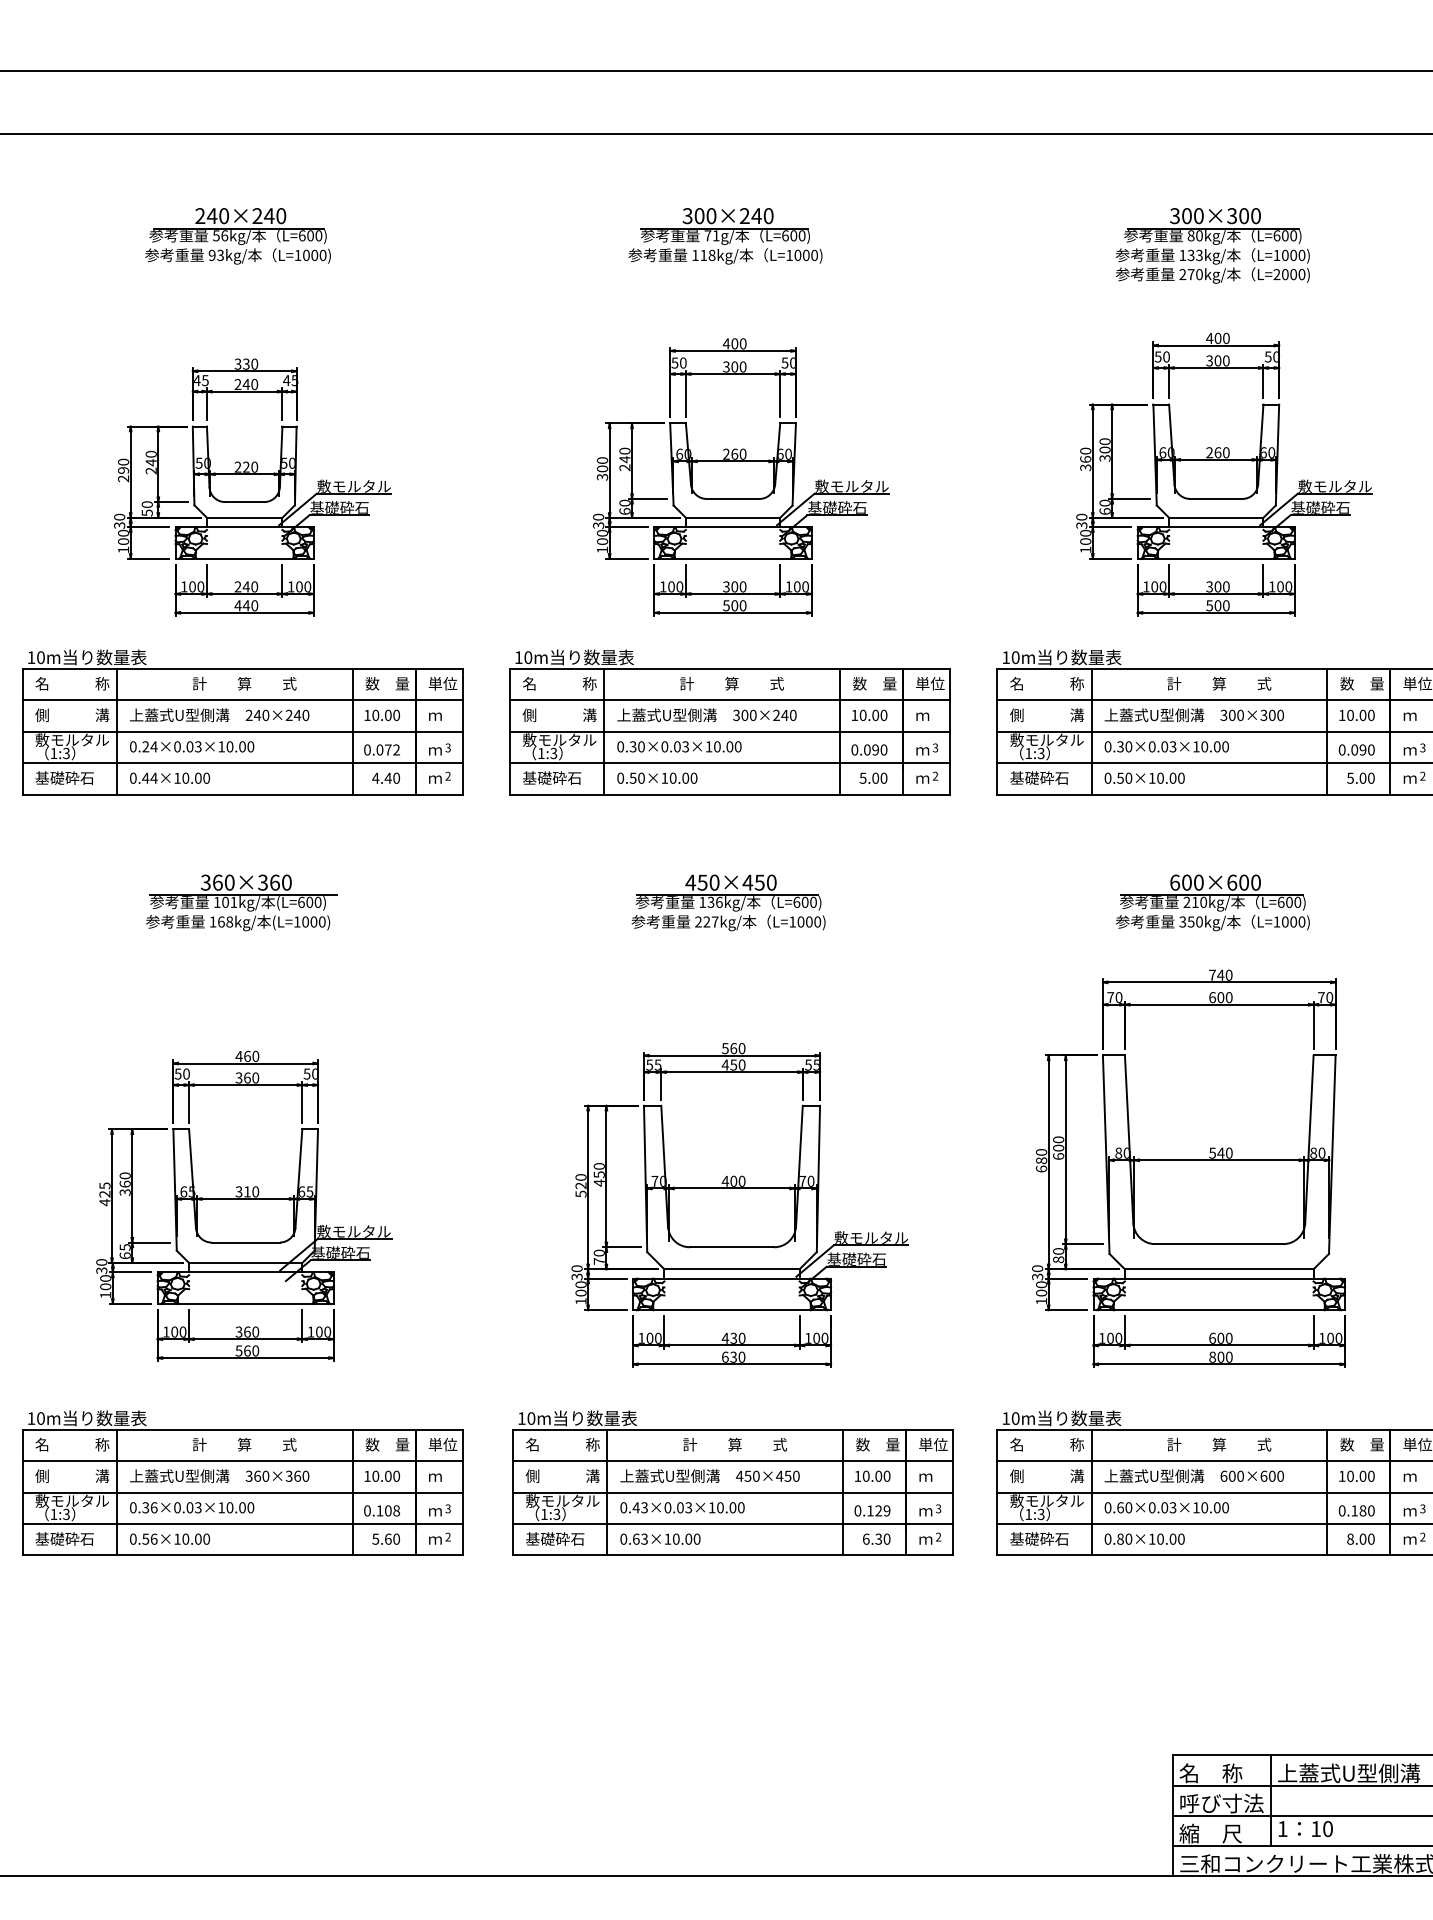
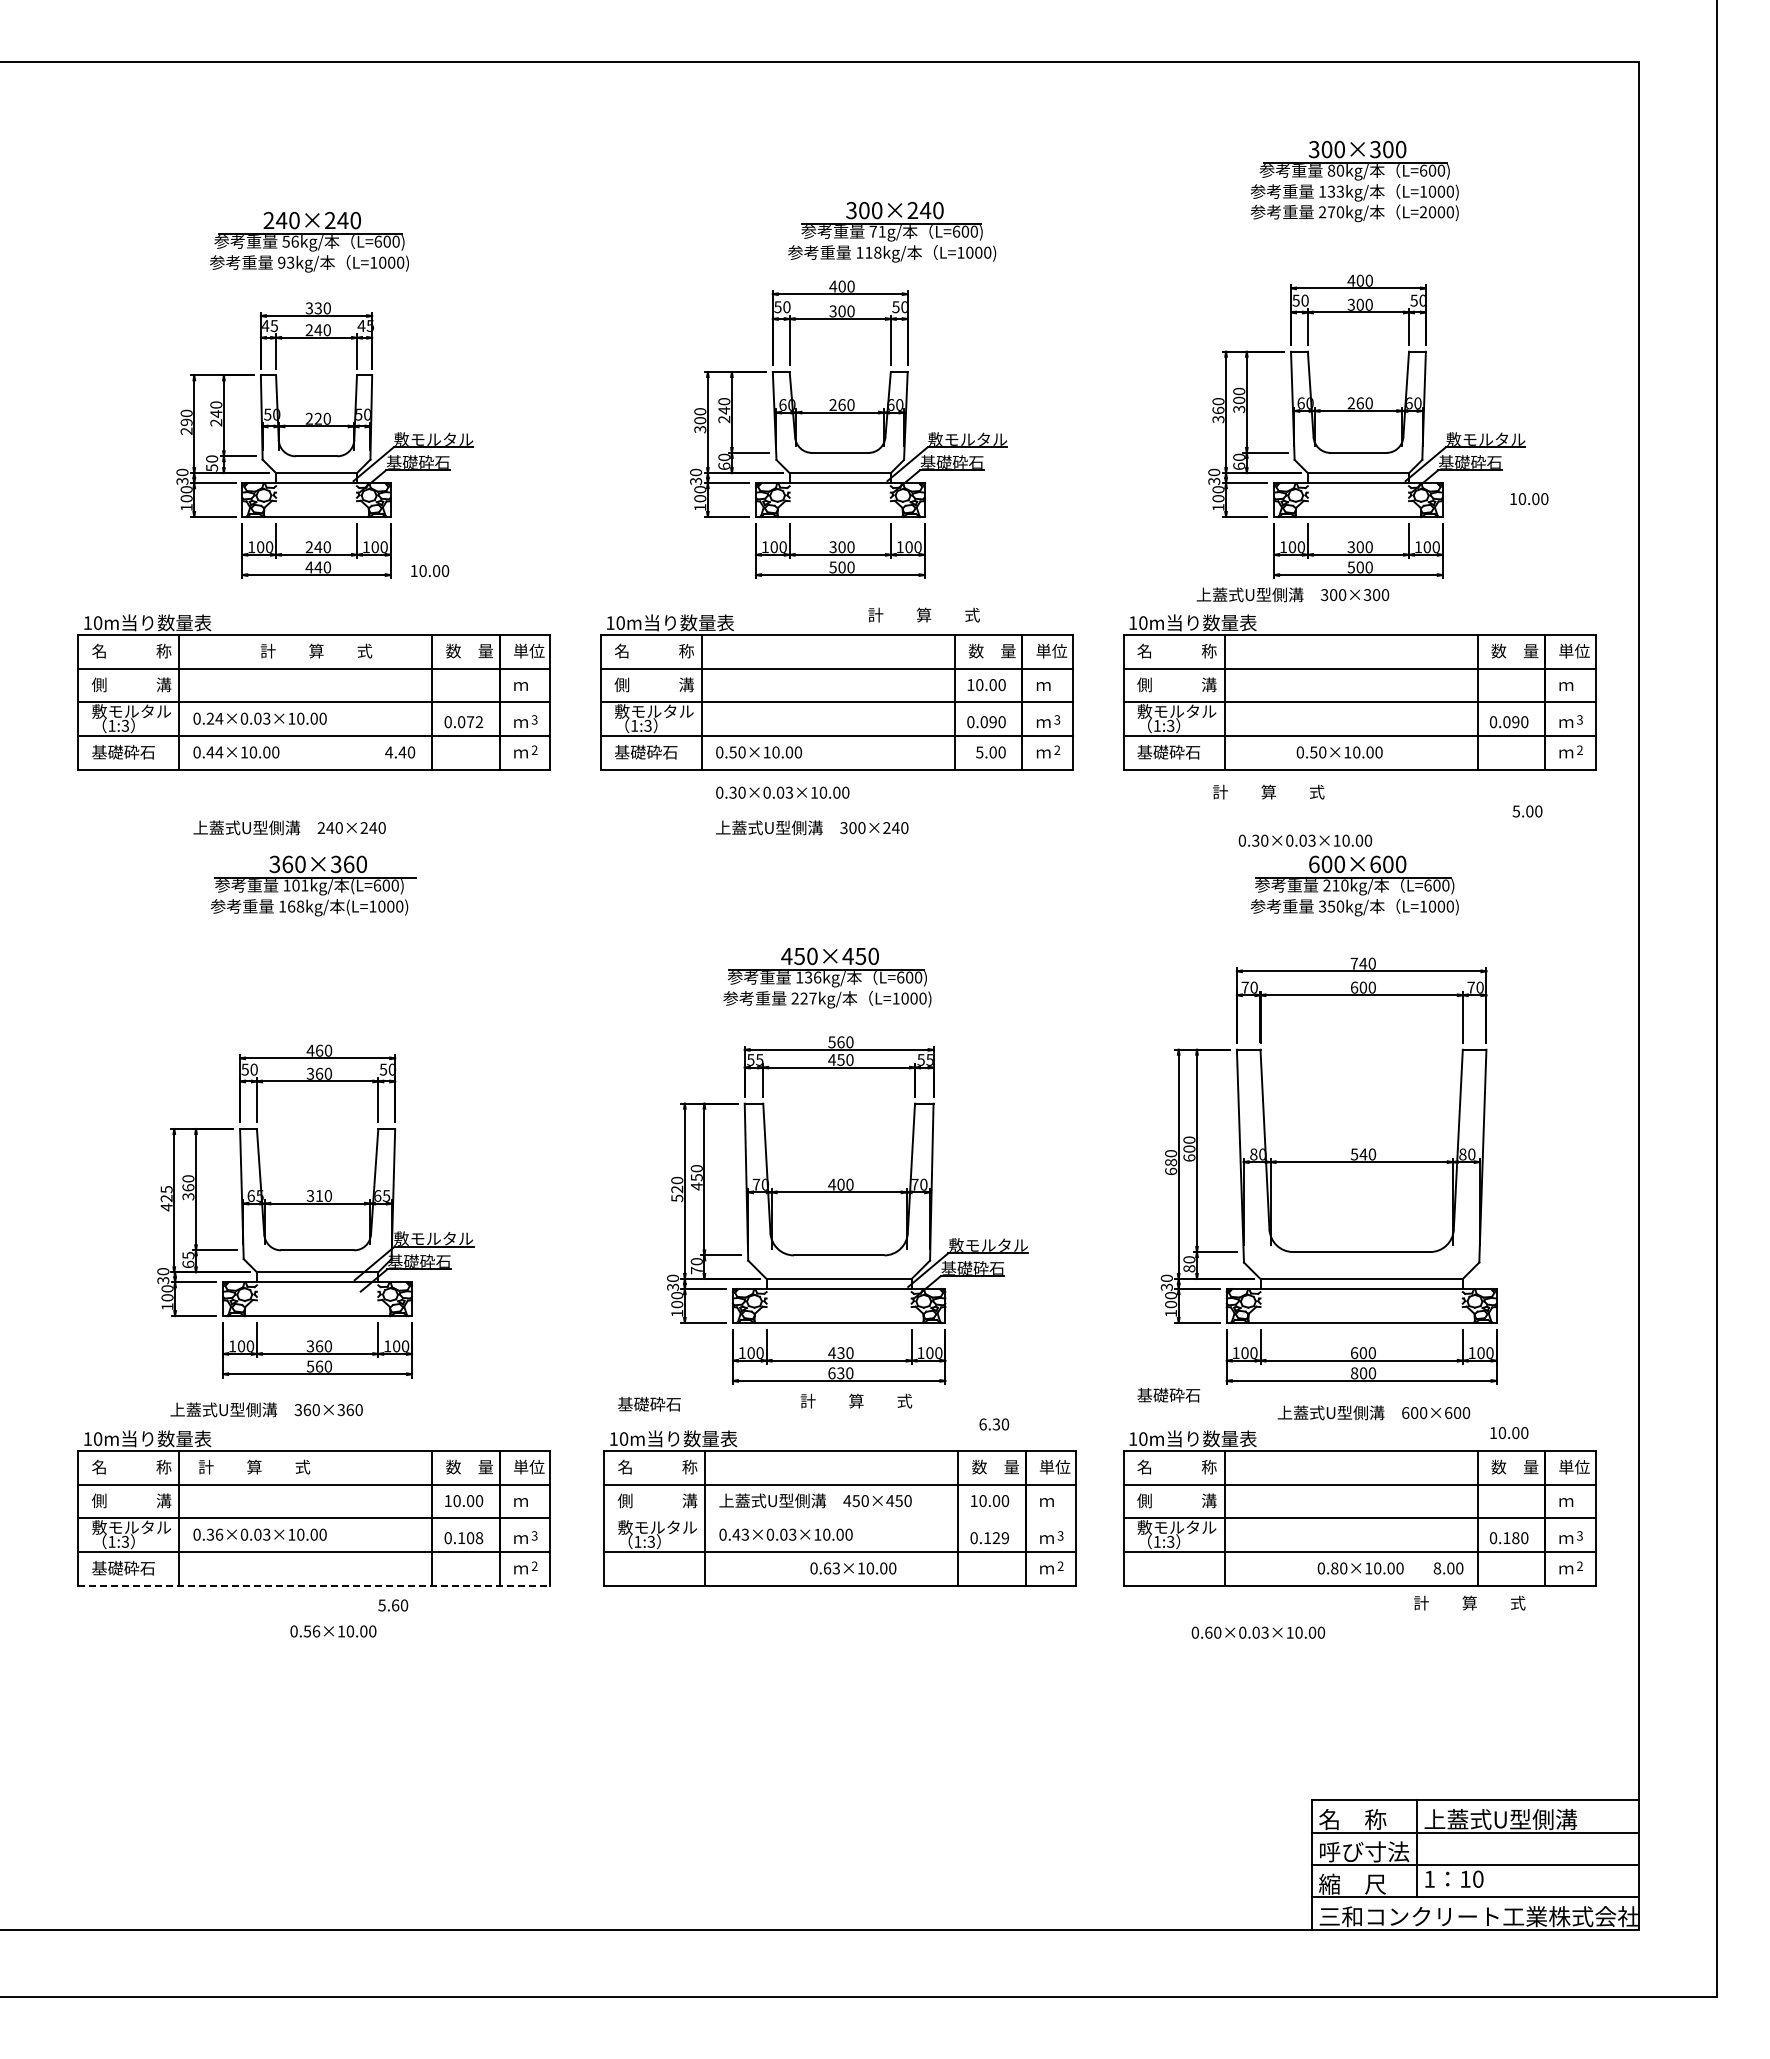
part: (238, 236) -> (309, 242), moved
part: (725, 236) -> (892, 232), moved
text: (731, 683) -> (923, 614), moved
text: (1219, 683) -> (1268, 791), moved
text: (219, 714) -> (289, 827), moved
text: (707, 714) -> (812, 827), moved
text: (1193, 714) -> (1292, 594), moved
text: (382, 715) -> (430, 571), moved
text: (1357, 715) -> (1529, 499), moved
text: (679, 746) -> (782, 792), moved
text: (1166, 746) -> (1305, 840), moved
text: (386, 778) -> (400, 752), moved
text: (1144, 778) -> (1339, 752), moved
text: (1360, 778) -> (1527, 811), moved
part: (728, 902) -> (827, 977), moved
text: (244, 1444) -> (254, 1466), moved
text: (735, 1444) -> (856, 1400), moved
text: (1219, 1444) -> (1469, 1602), moved
text: (219, 1475) -> (266, 1409), moved
text: (1193, 1475) -> (1373, 1412), moved
text: (1357, 1476) -> (1509, 1433), moved
line: (733, 1492) -> (840, 1518), removed
text: (1166, 1507) -> (1258, 1632), moved
text: (555, 1538) -> (649, 1403), moved
text: (1039, 1538) -> (1168, 1394), moved
text: (170, 1539) -> (333, 1631), moved
text: (386, 1539) -> (393, 1605), moved
text: (660, 1539) -> (853, 1568), moved
text: (876, 1539) -> (994, 1424), moved
text: (1144, 1539) -> (1360, 1568), moved
text: (1360, 1539) -> (1448, 1568), moved
line: (242, 1555) -> (314, 1585), solid -> dashed

